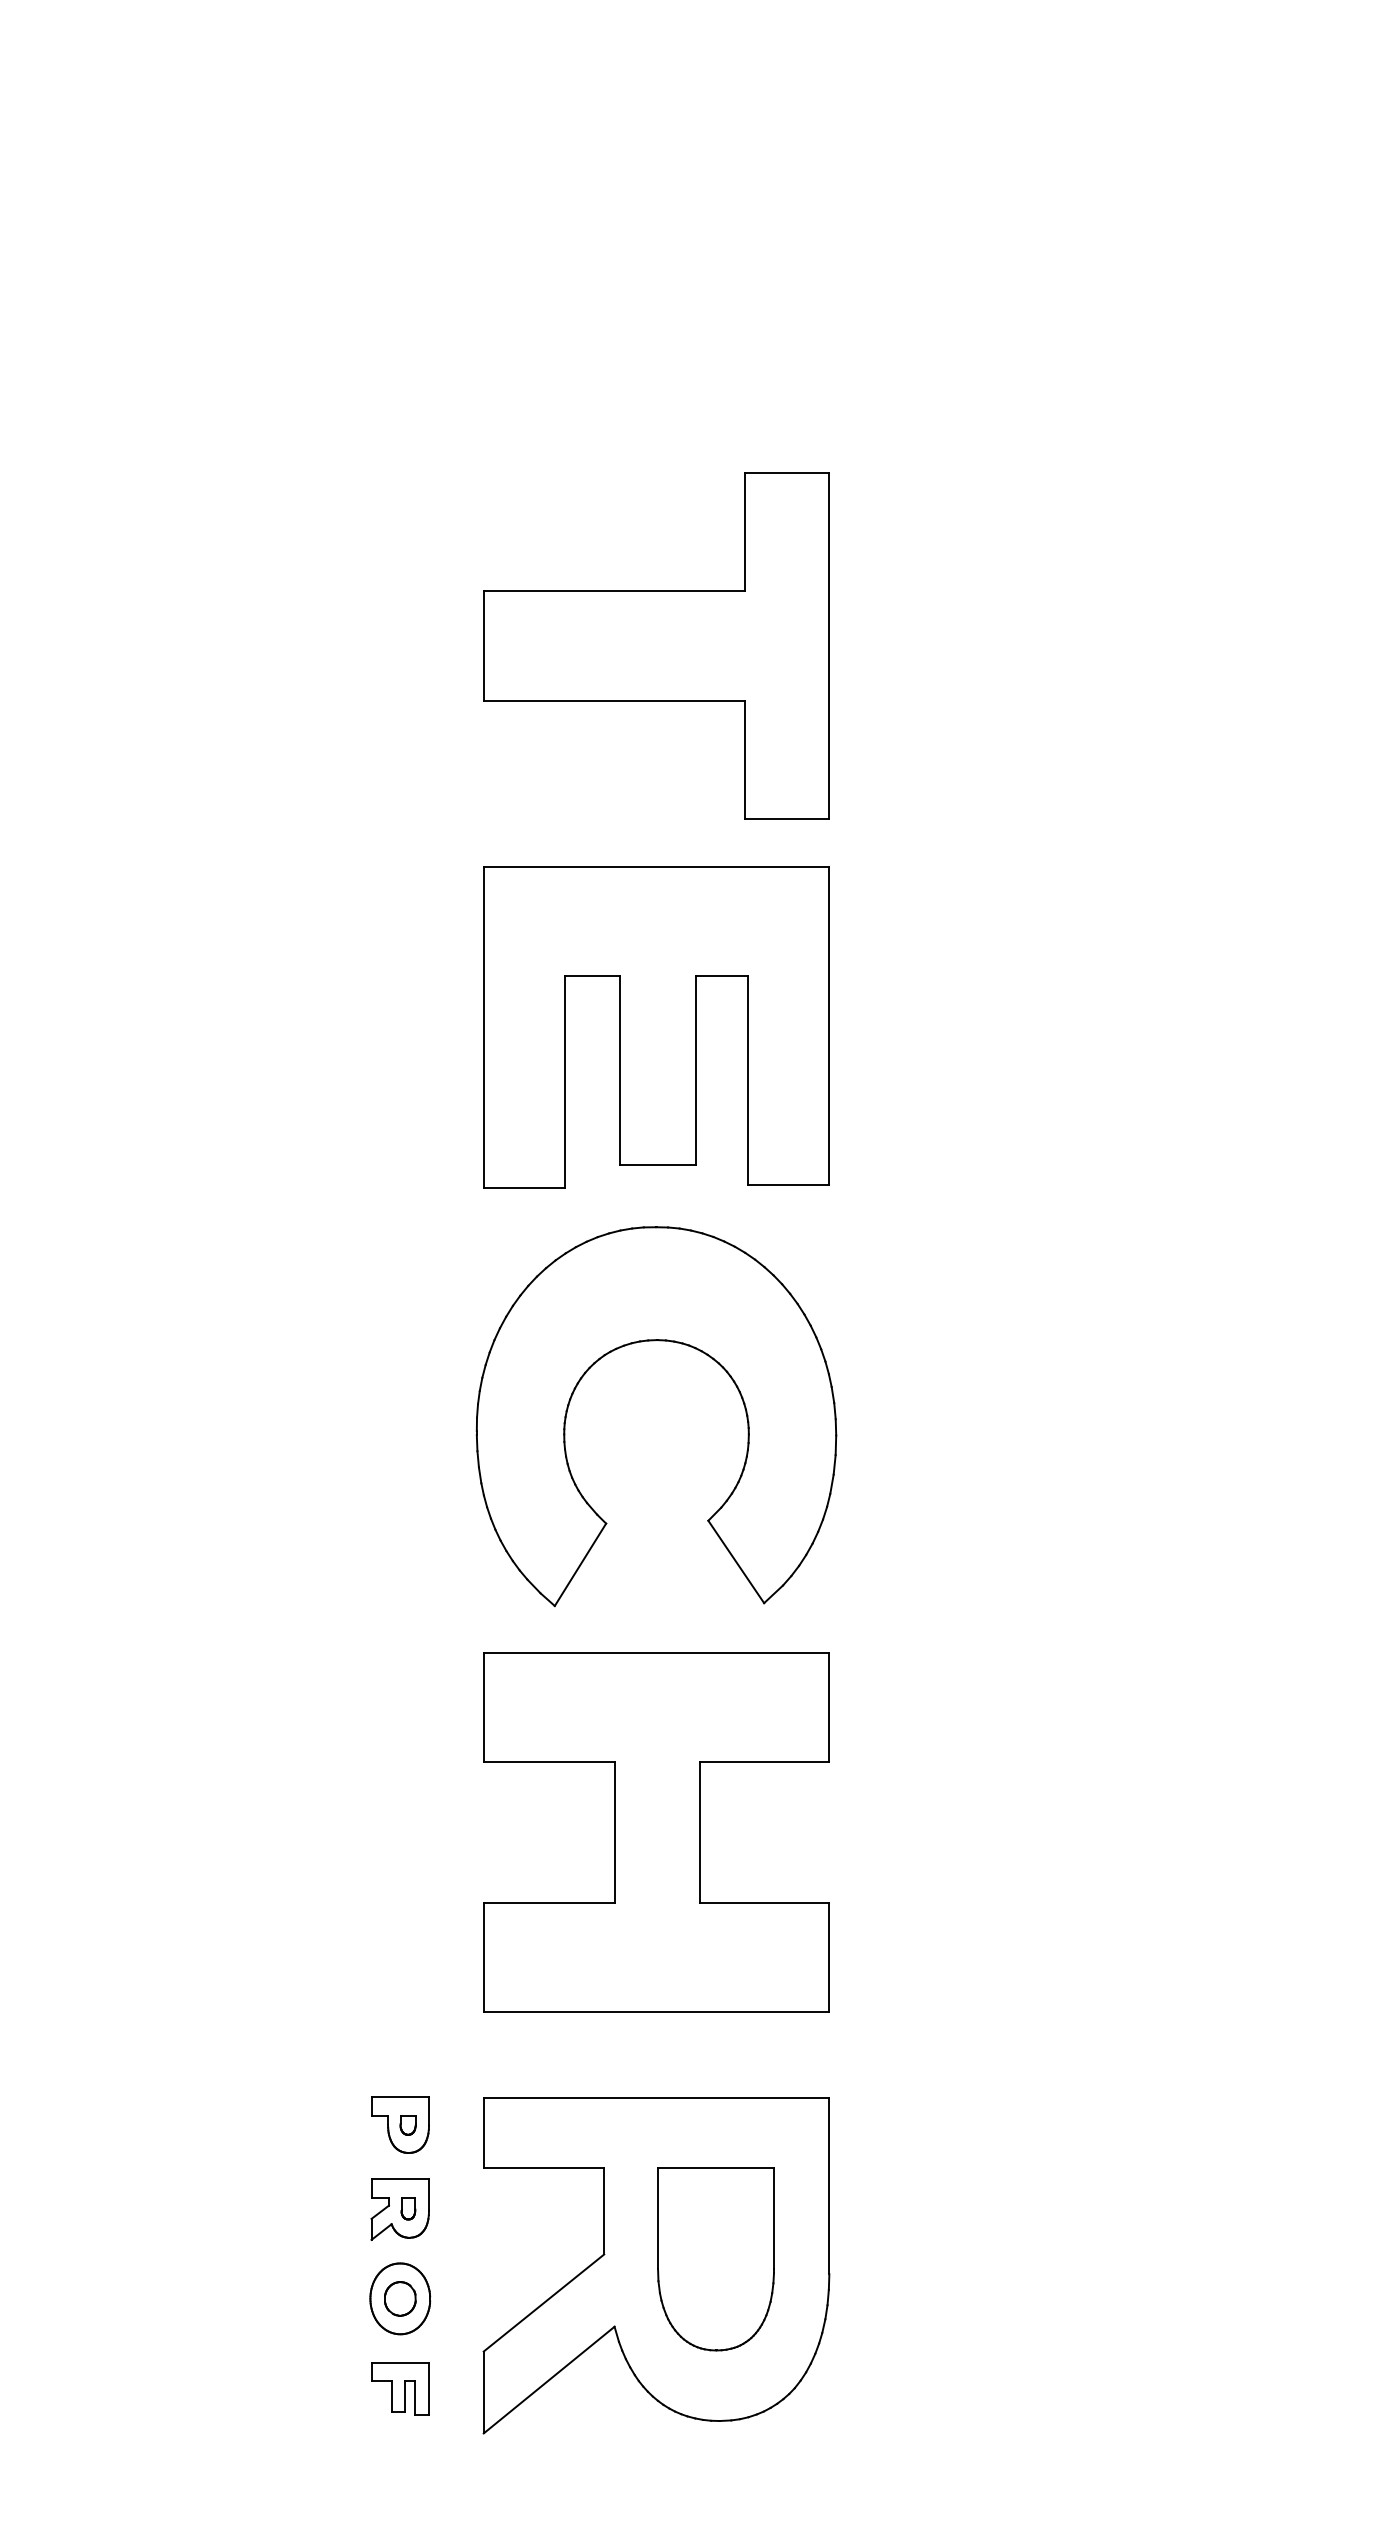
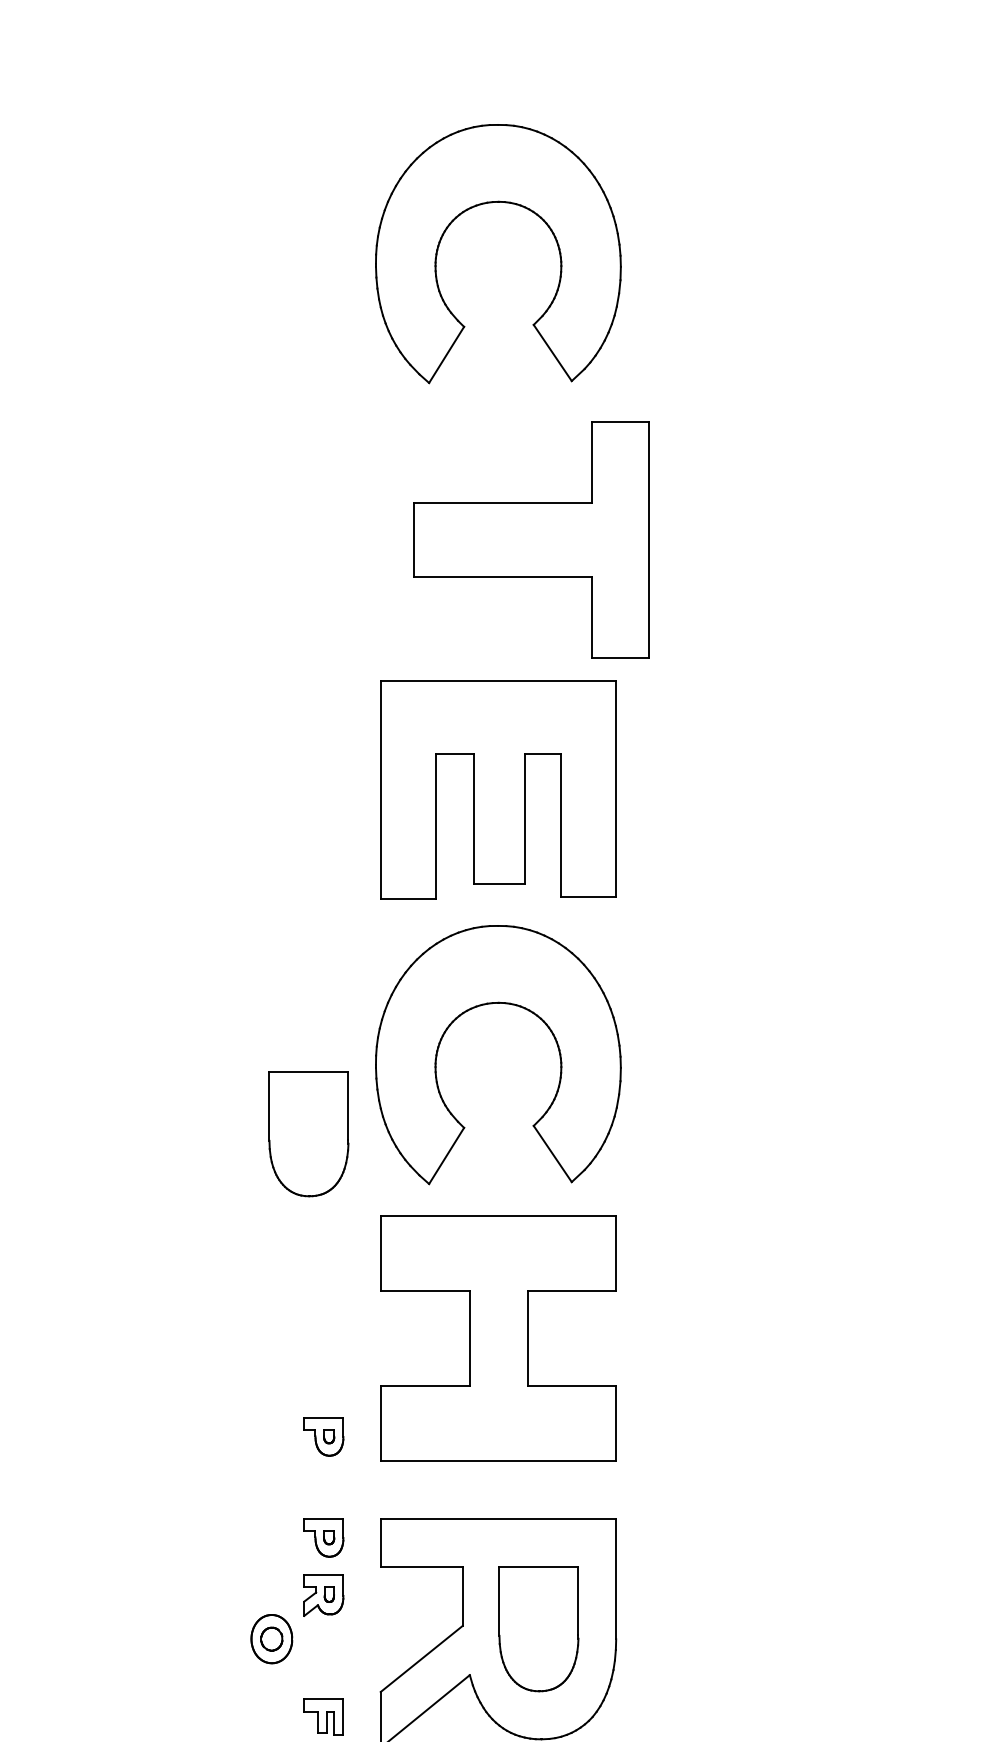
part: (647, 166) -> (492, 203), added
part: (656, 645) -> (531, 539), moved
part: (377, 1533) -> (308, 1134), added
part: (399, 1976) -> (323, 1436), added
part: (399, 2299) -> (271, 1639), moved

